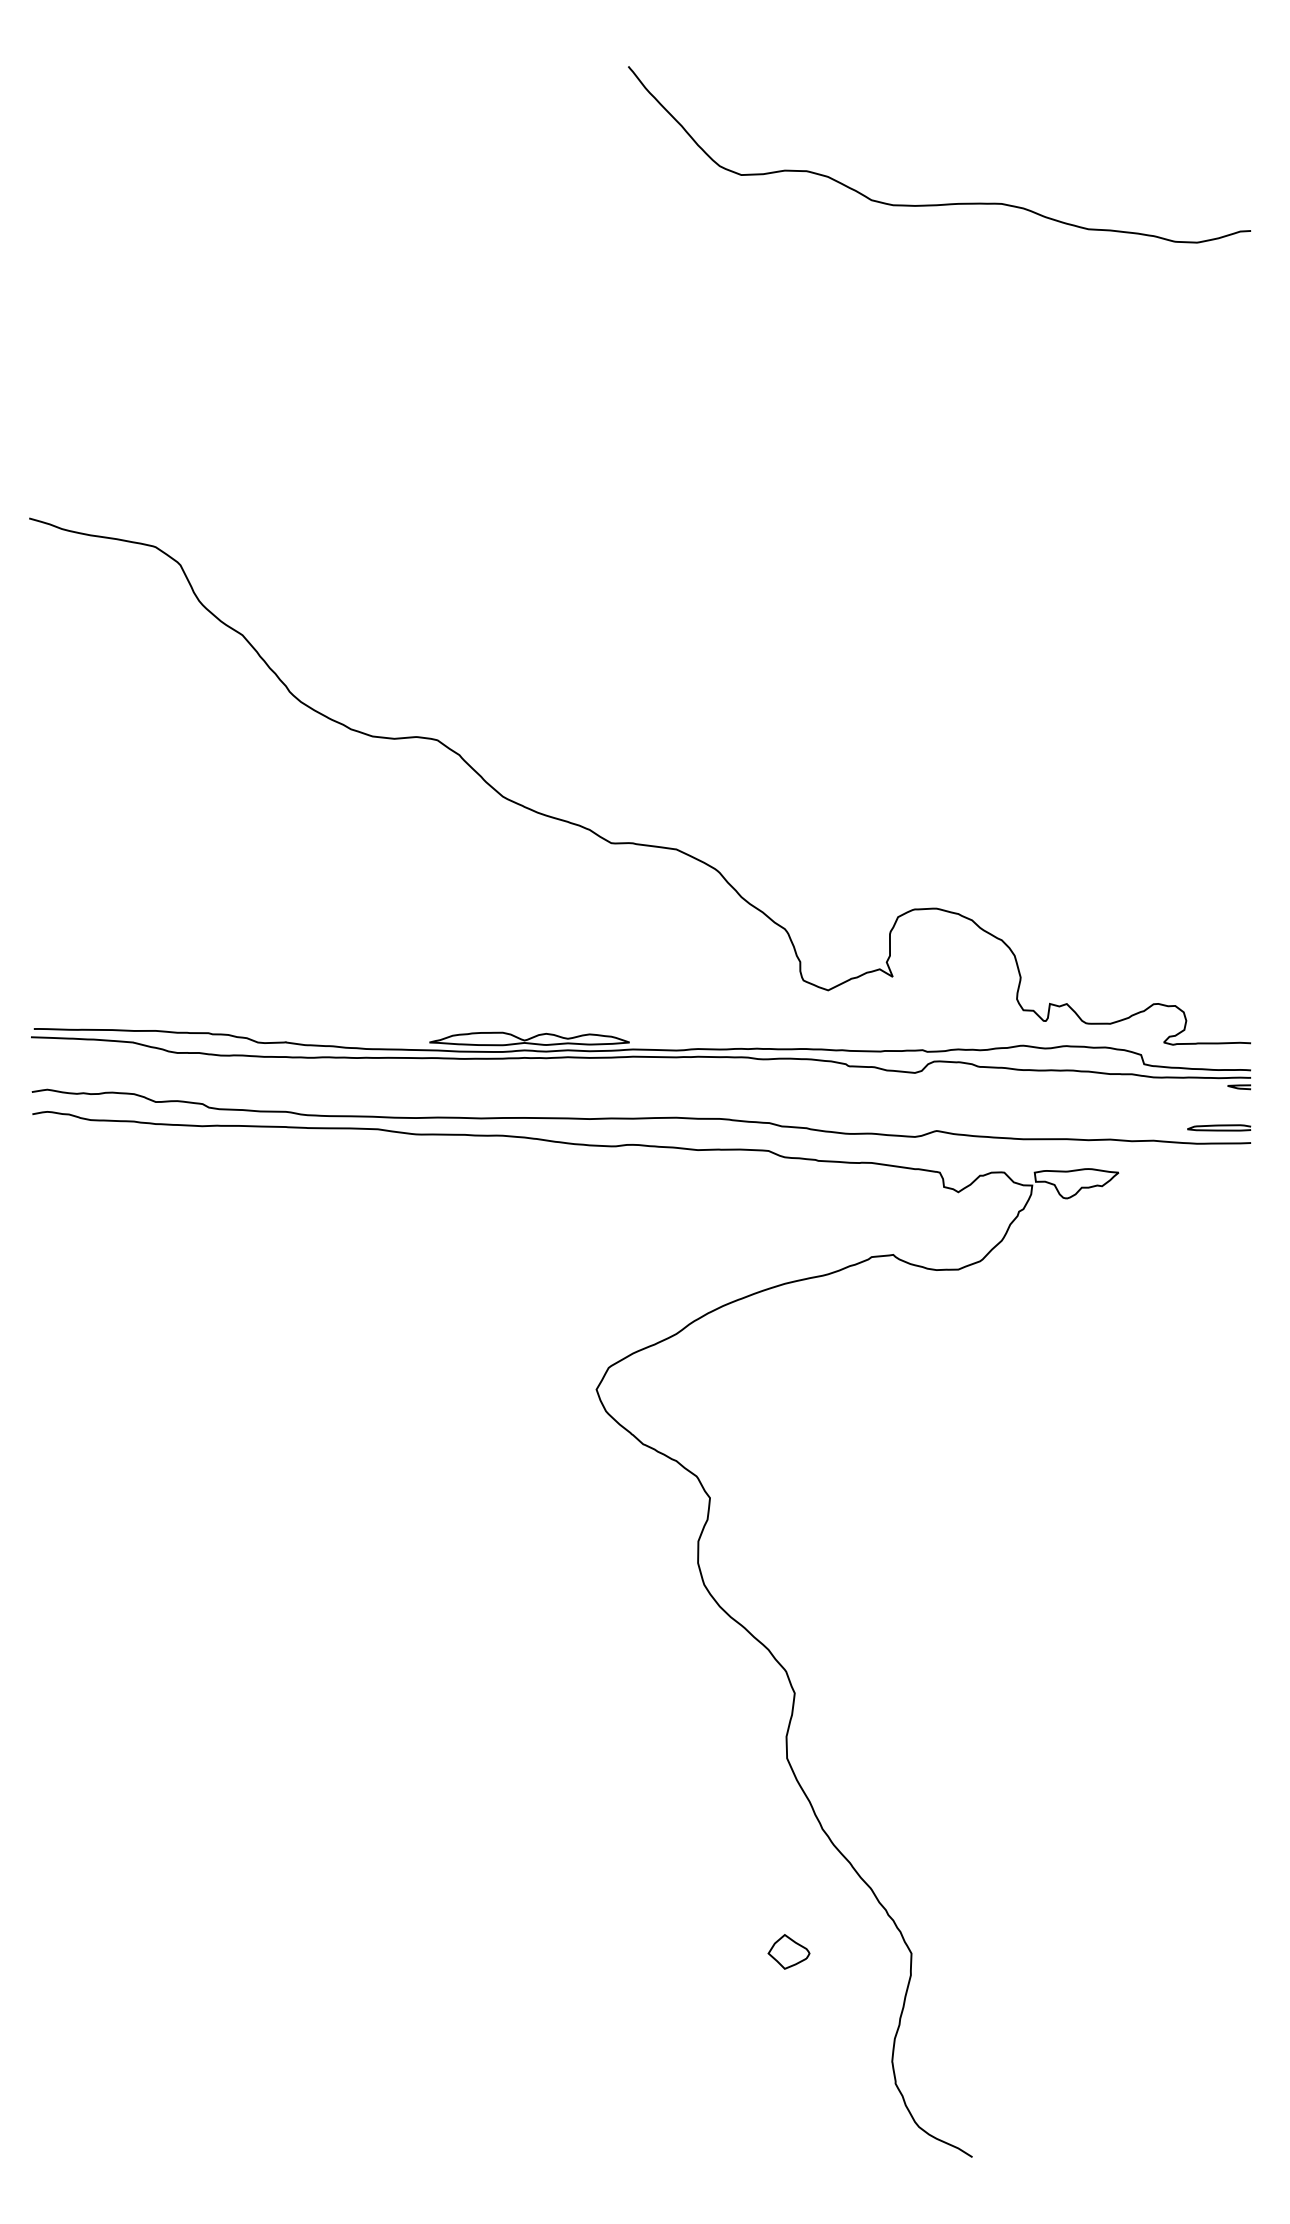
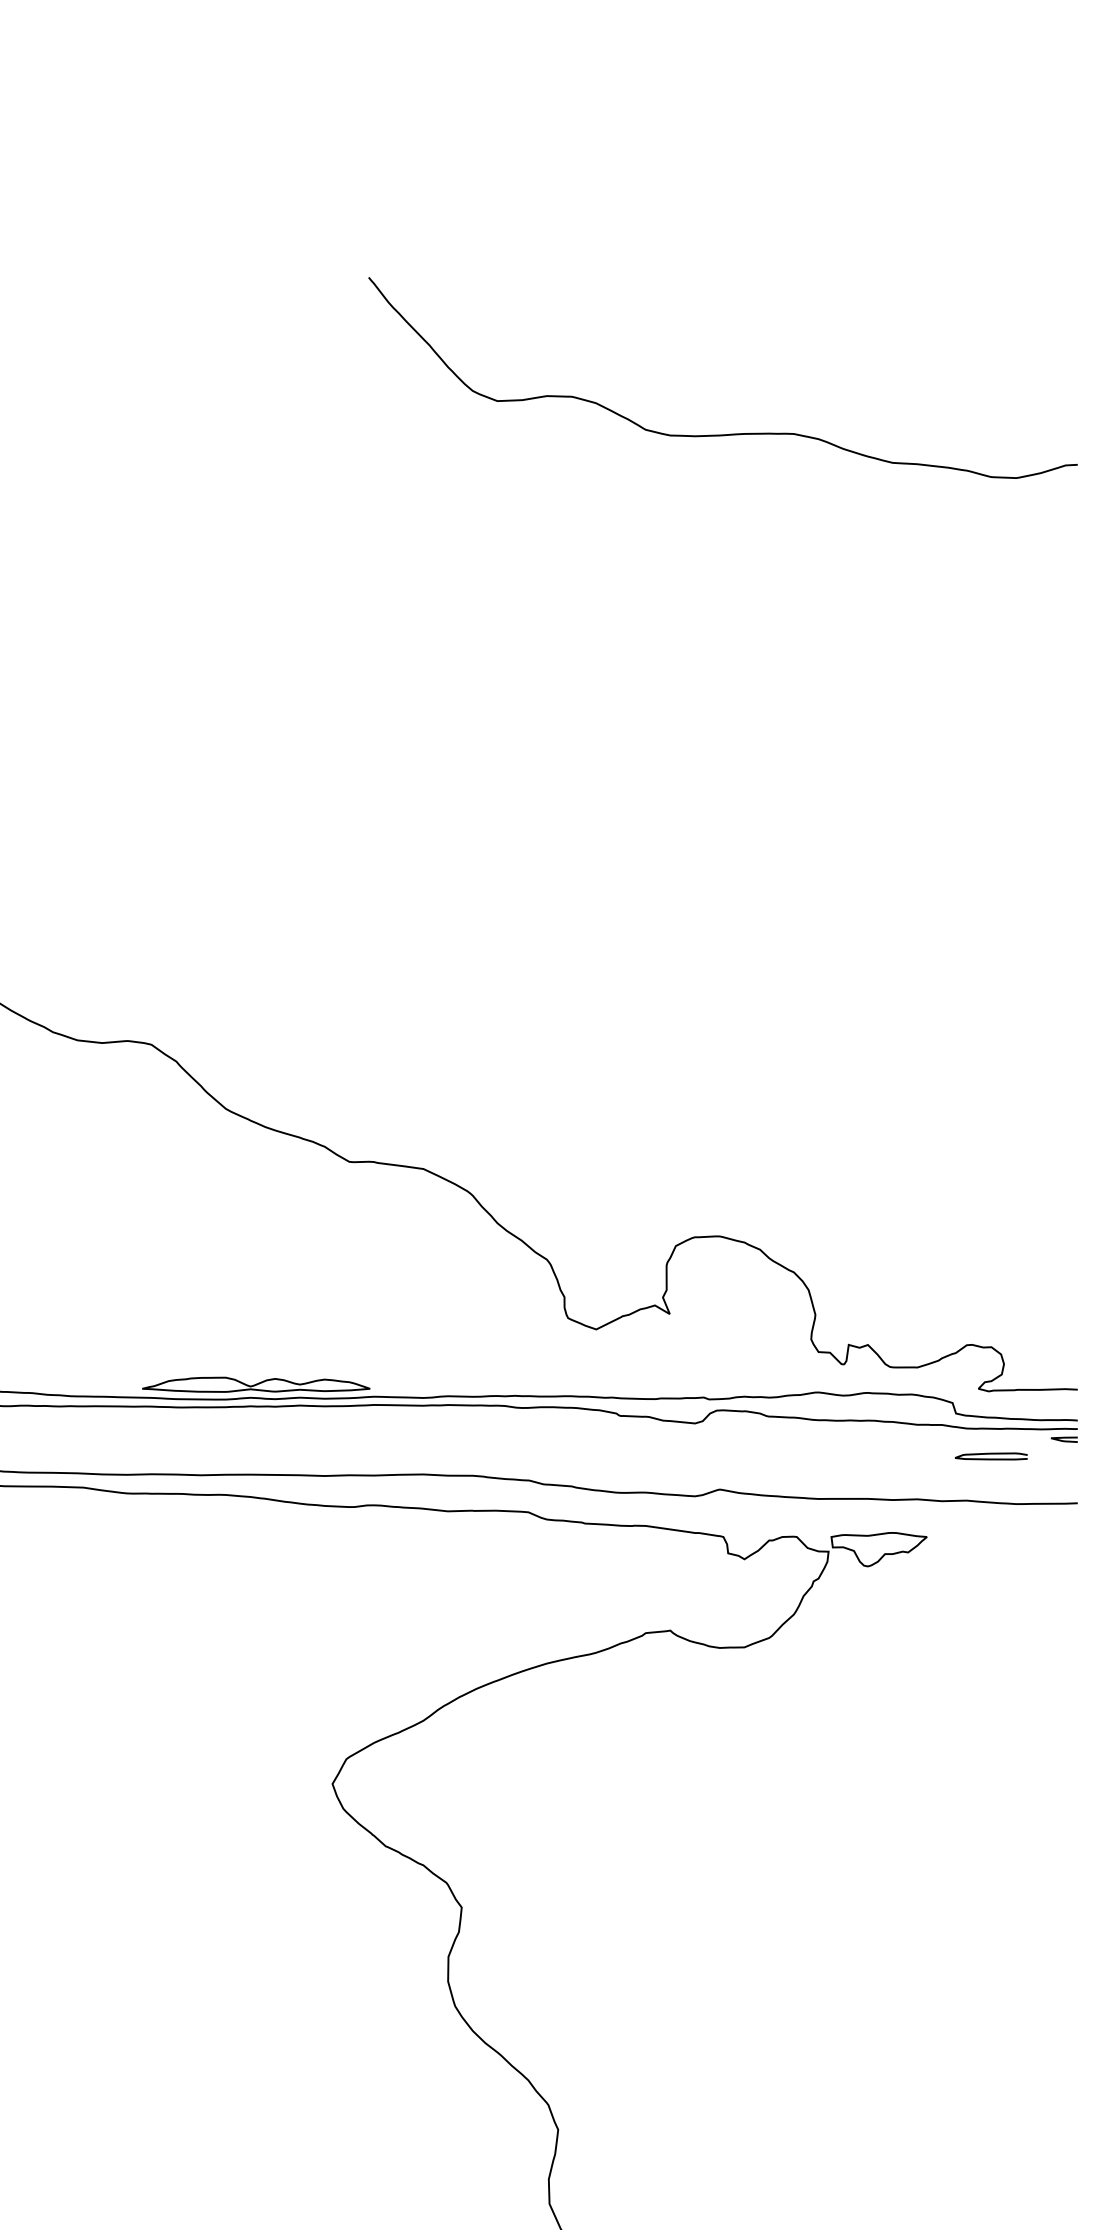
curve: (1219, 1126) -> (991, 1454), moved

